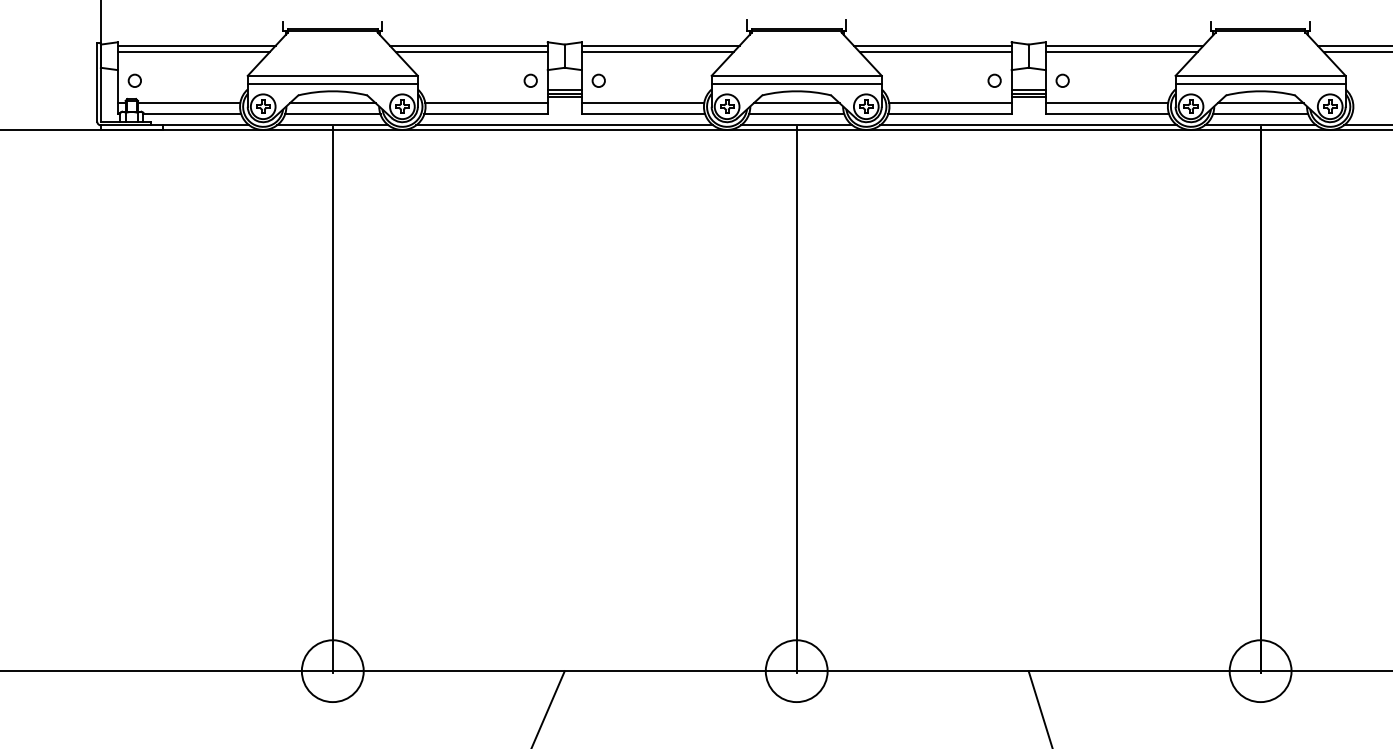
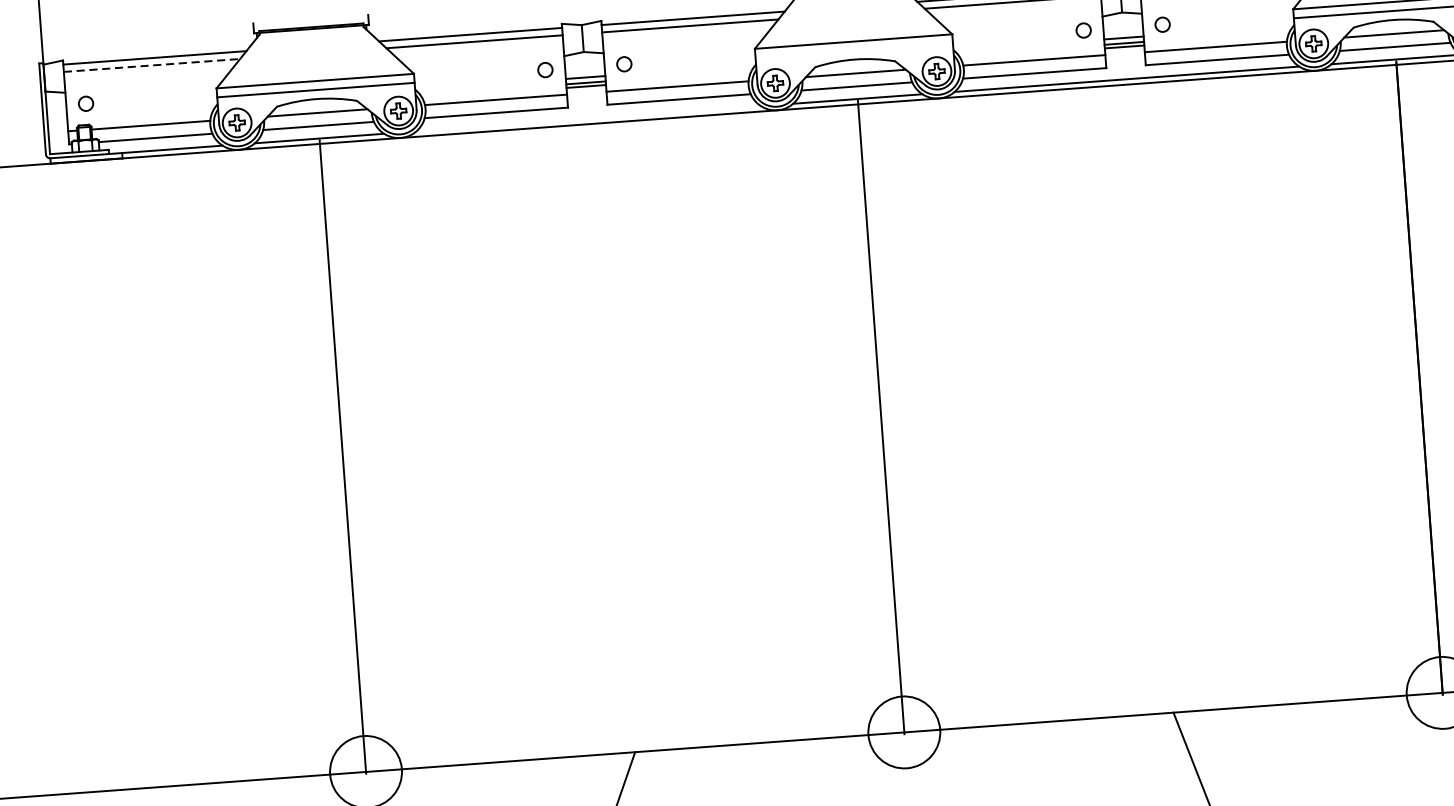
line: (193, 52) -> (151, 65), solid -> dashed
line: (796, 83) -> (854, 50), removed
line: (564, 125) -> (588, 119), removed

